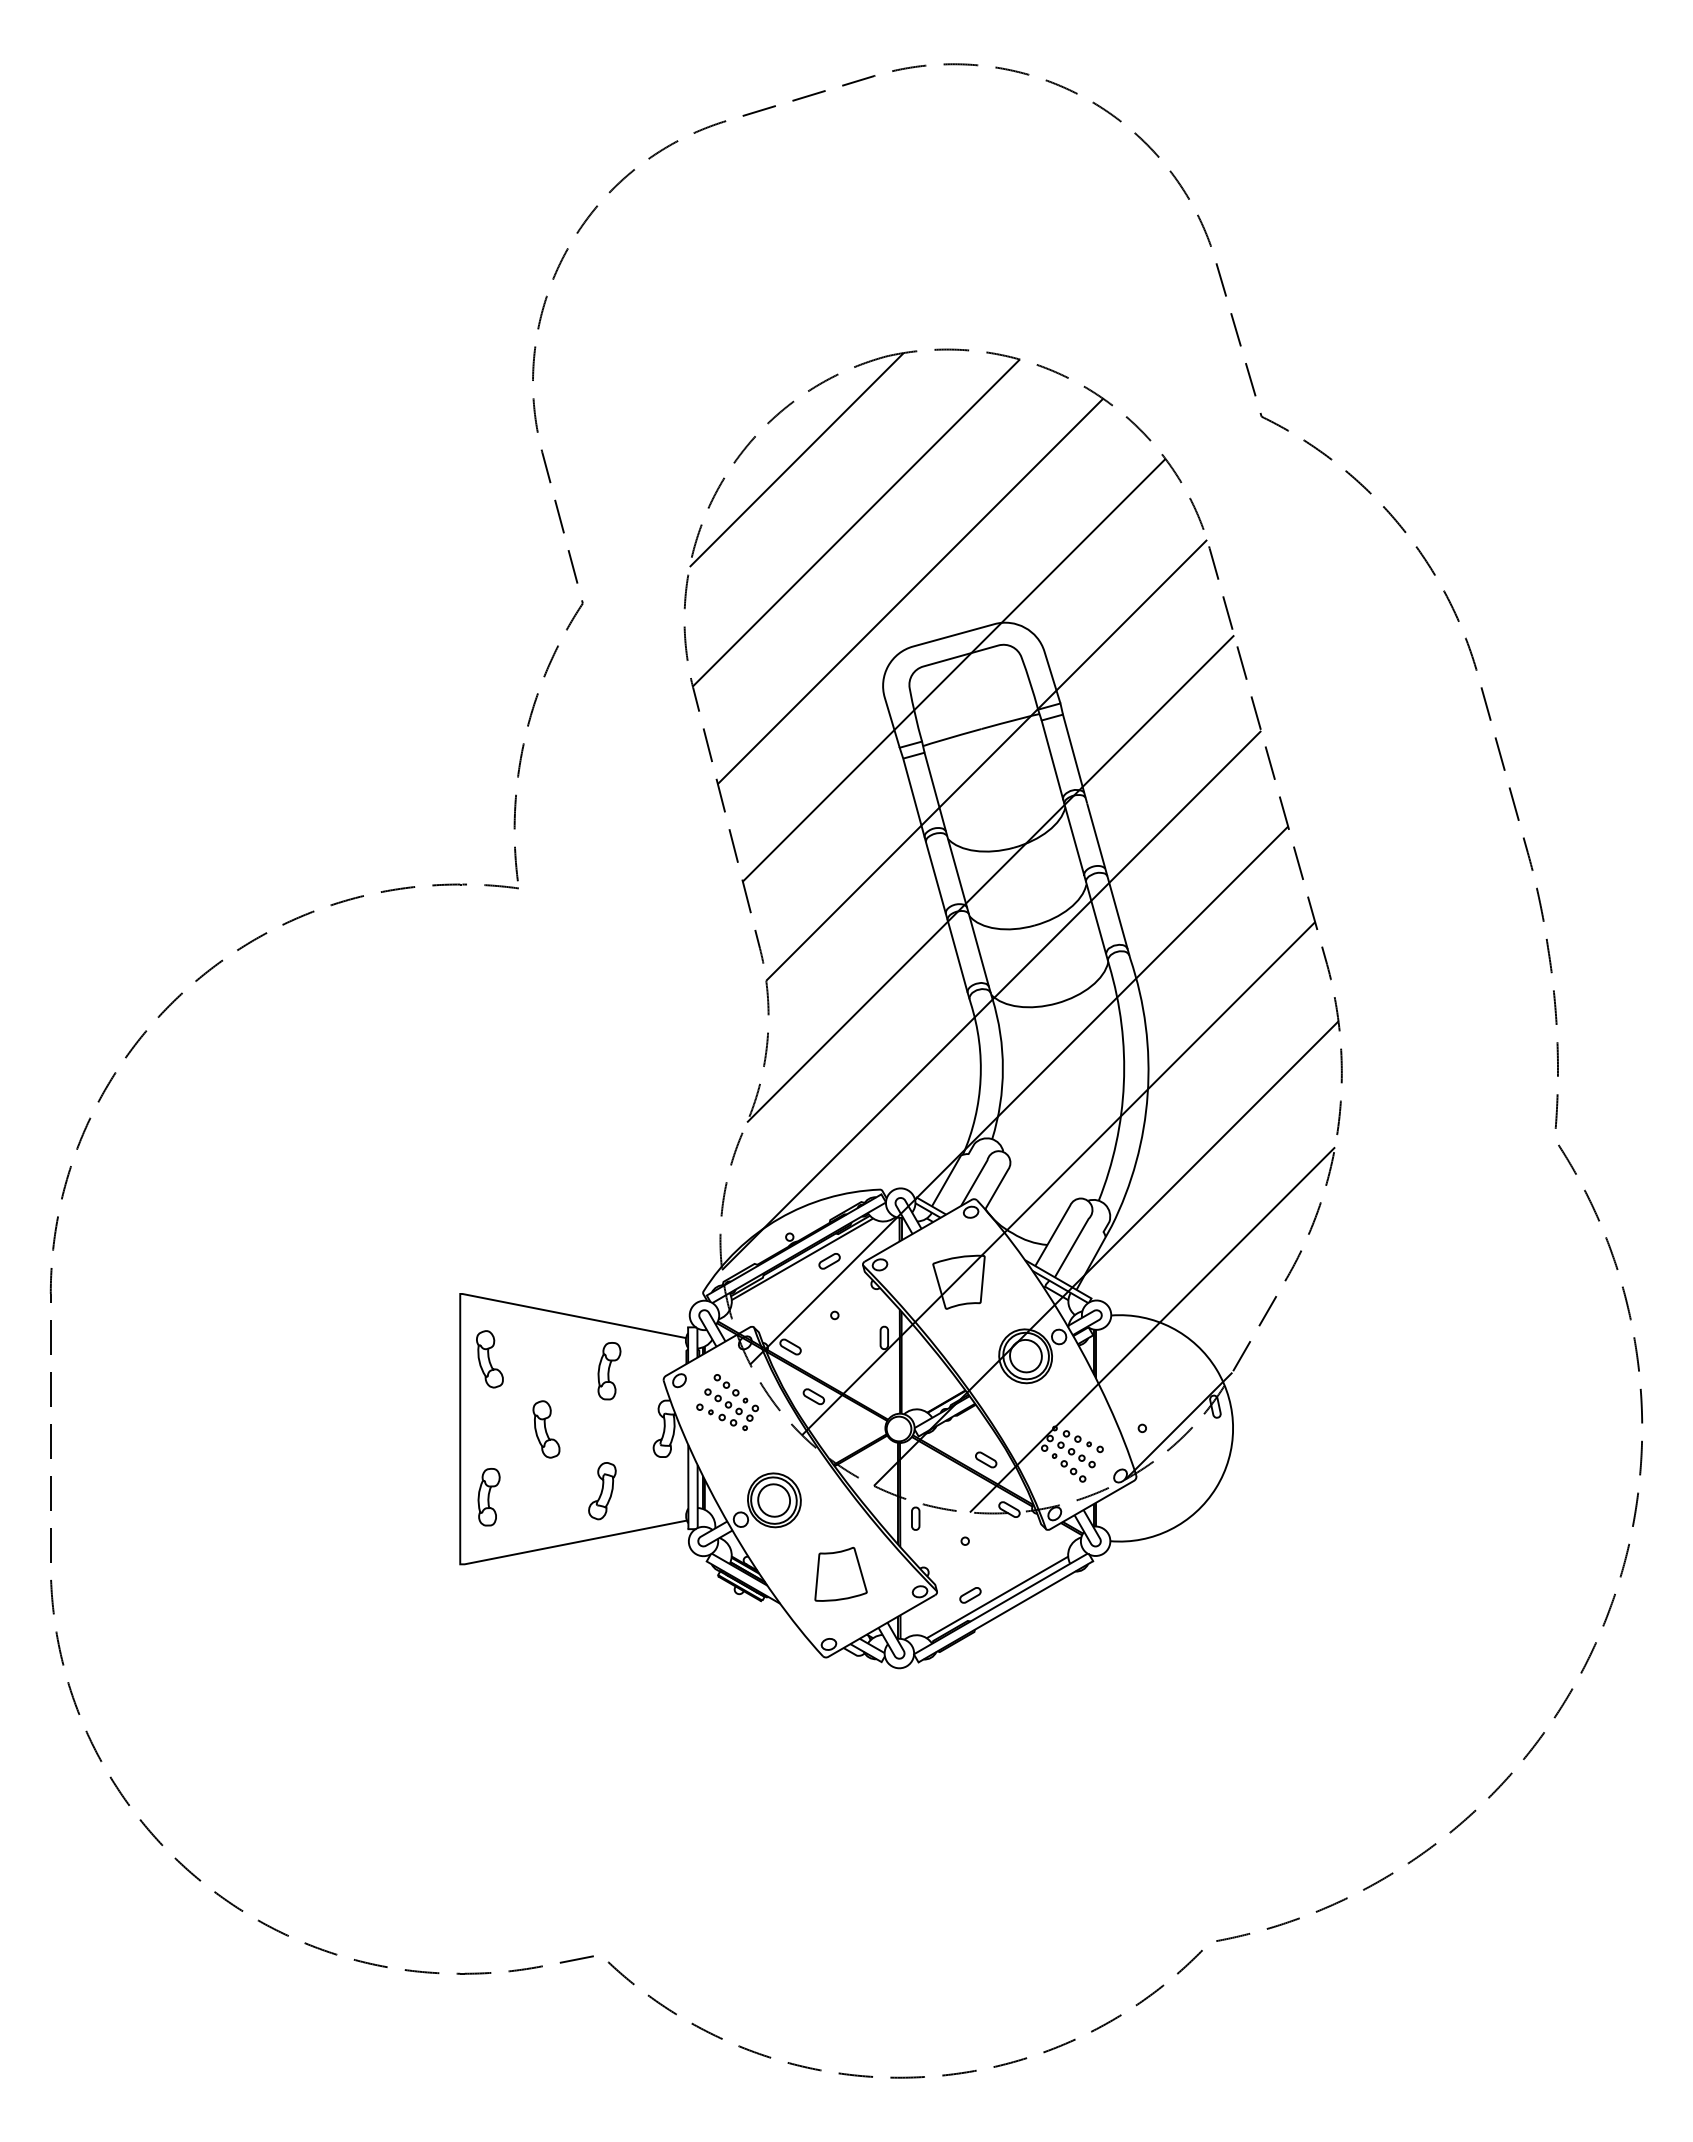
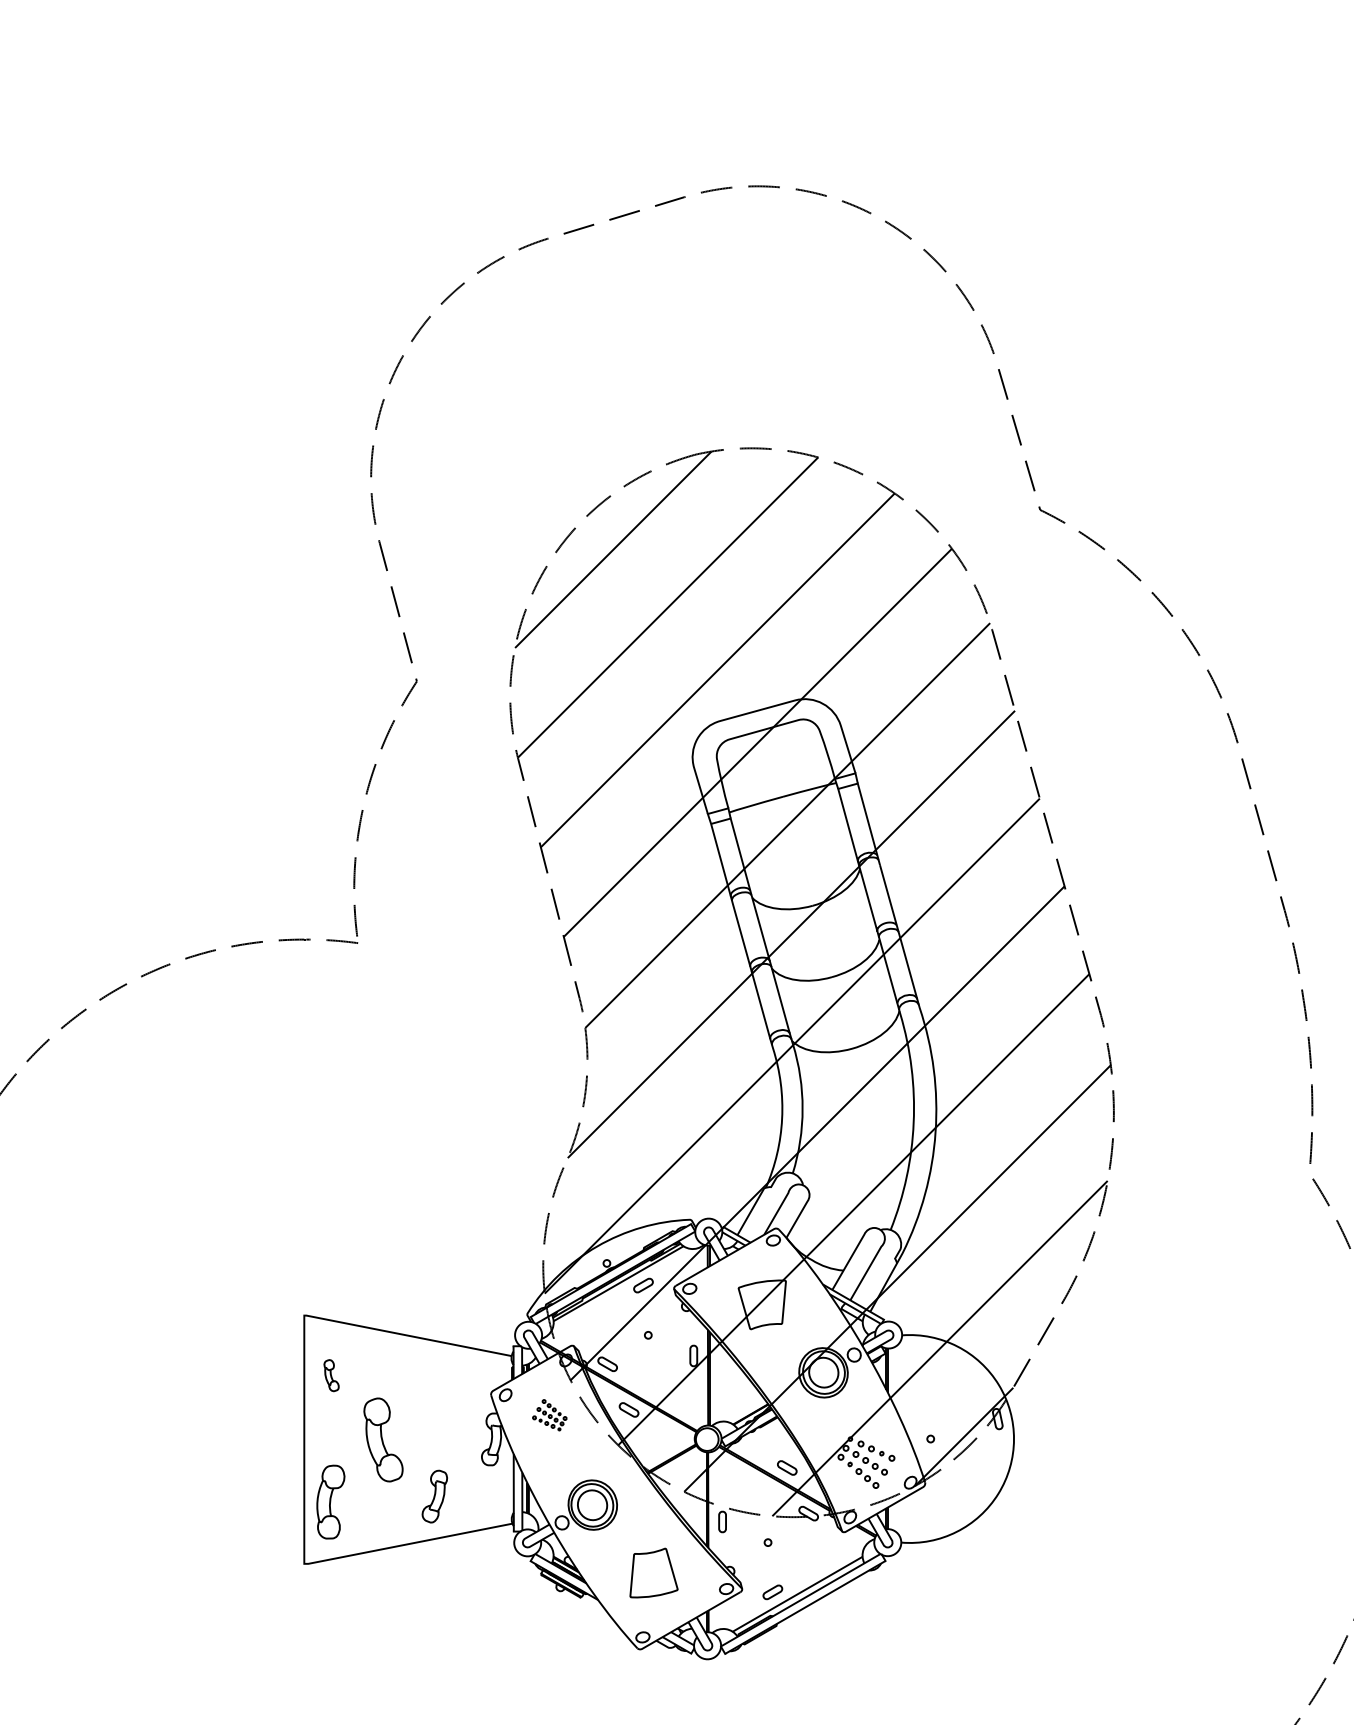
part: (489, 1359) -> (331, 1375), size x0.6
part: (609, 1371) -> (441, 1386), removed
part: (727, 1402) -> (549, 1415), size x0.6
part: (546, 1429) -> (383, 1440), size x1.6
part: (488, 1497) -> (330, 1502), size x1.4

